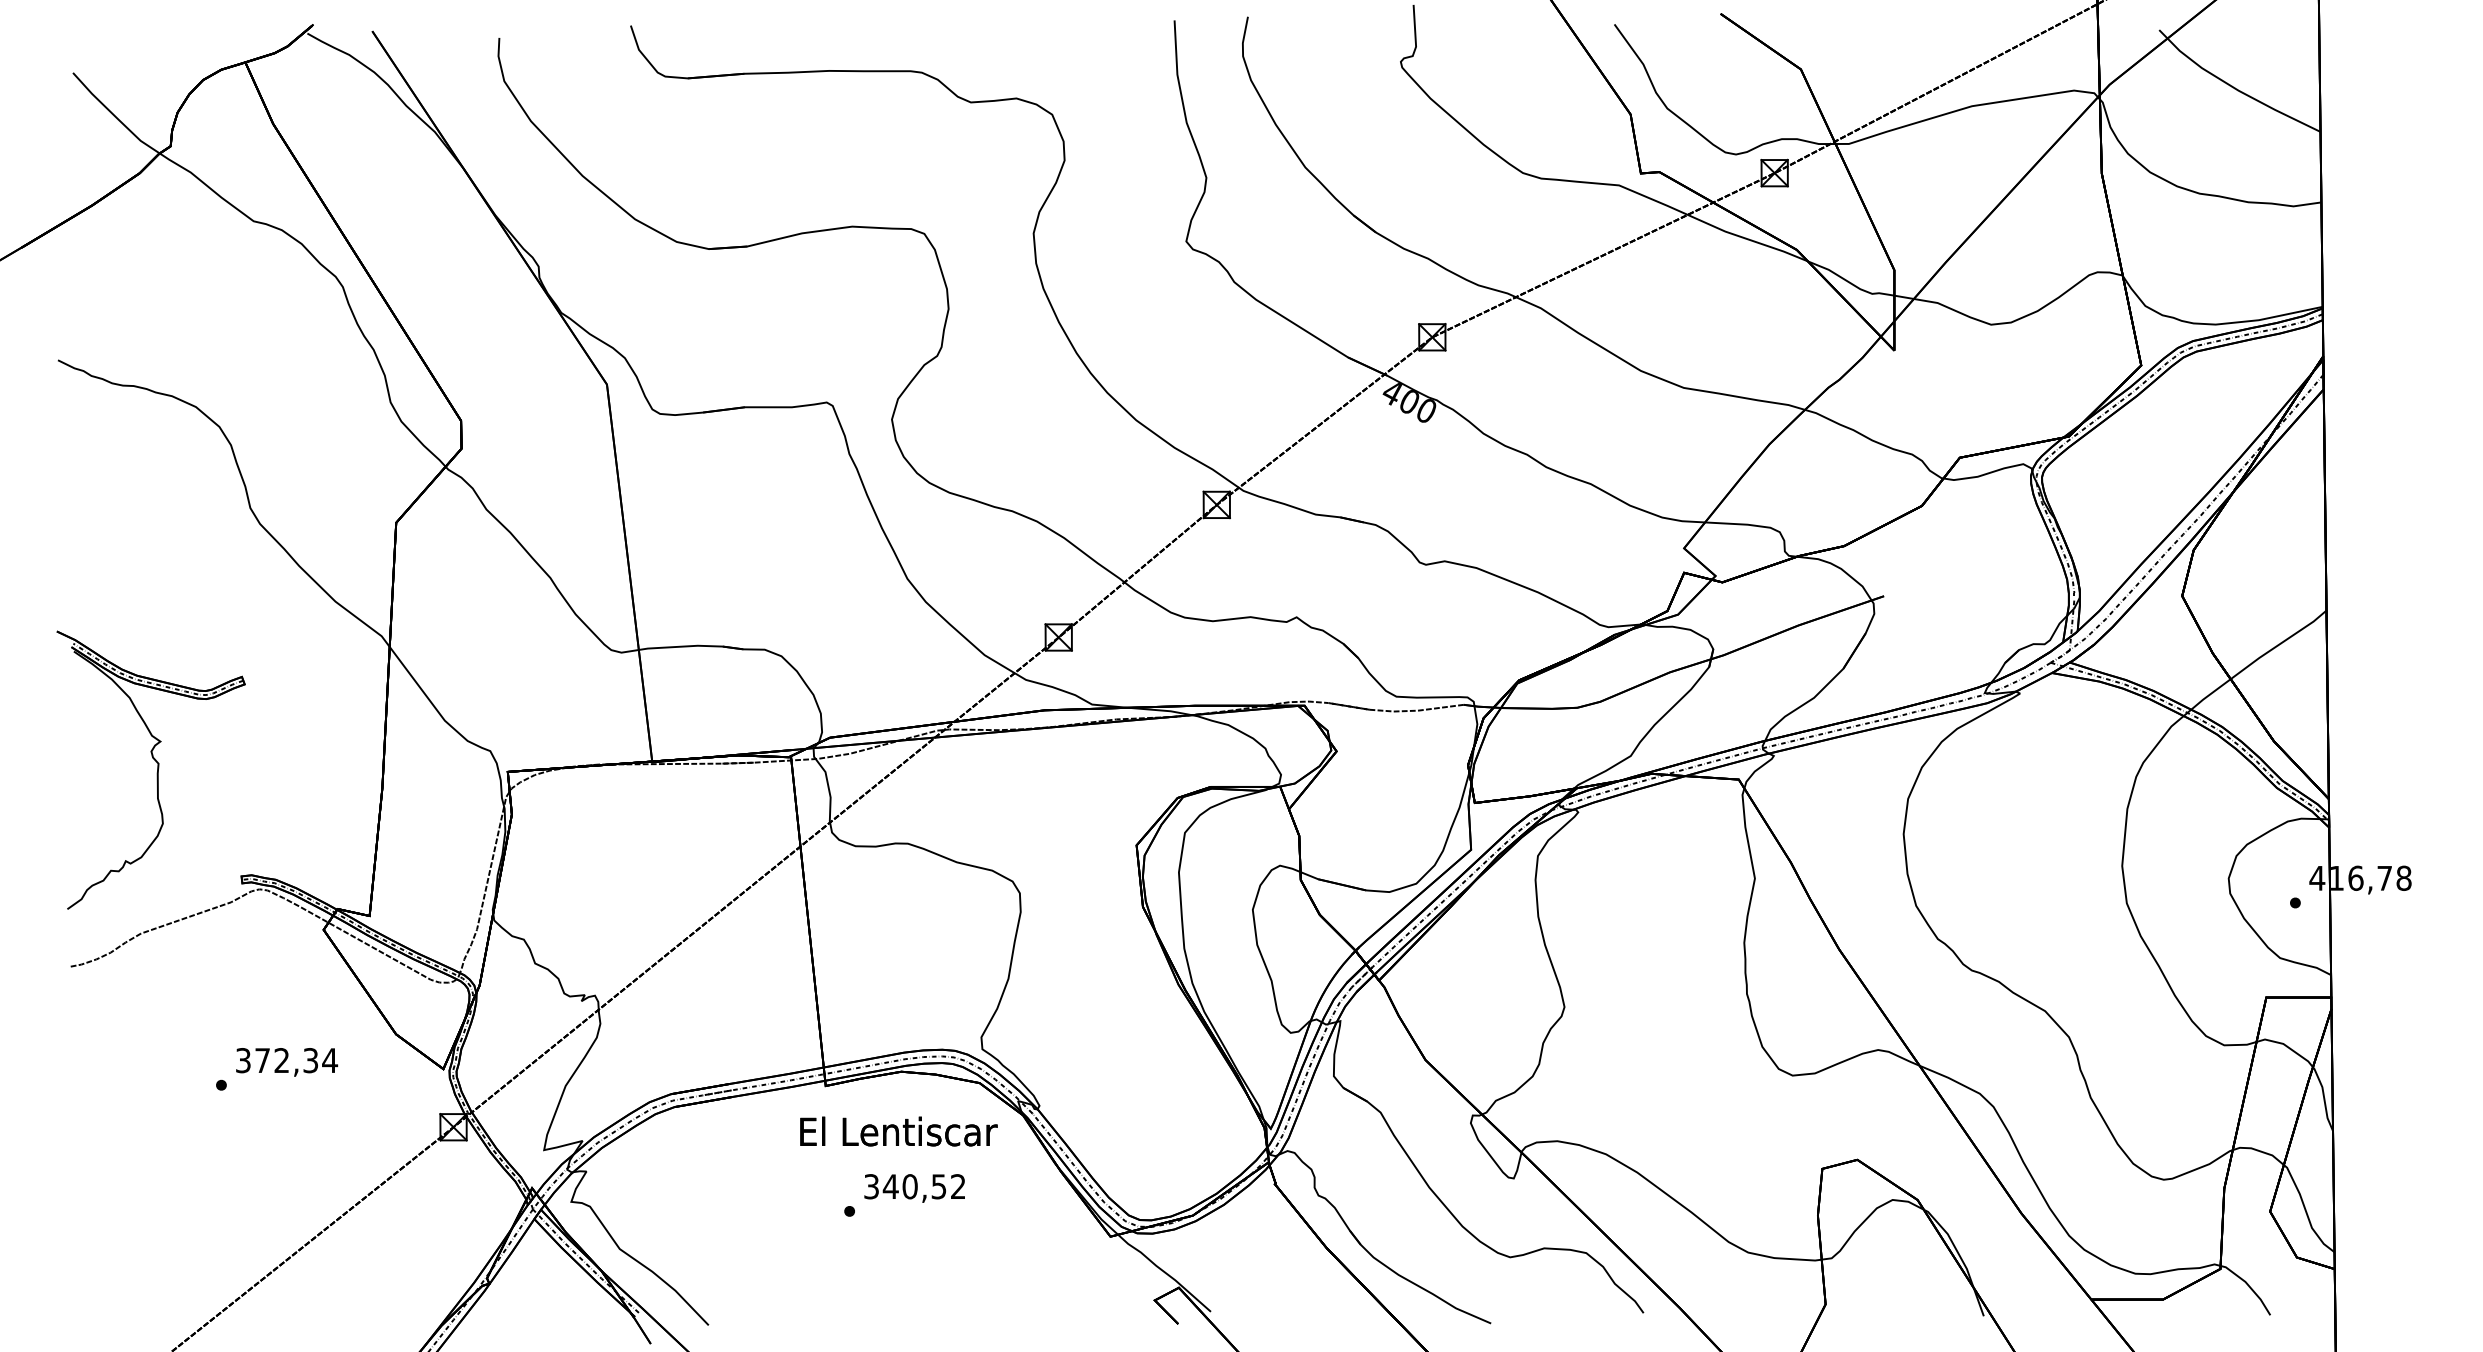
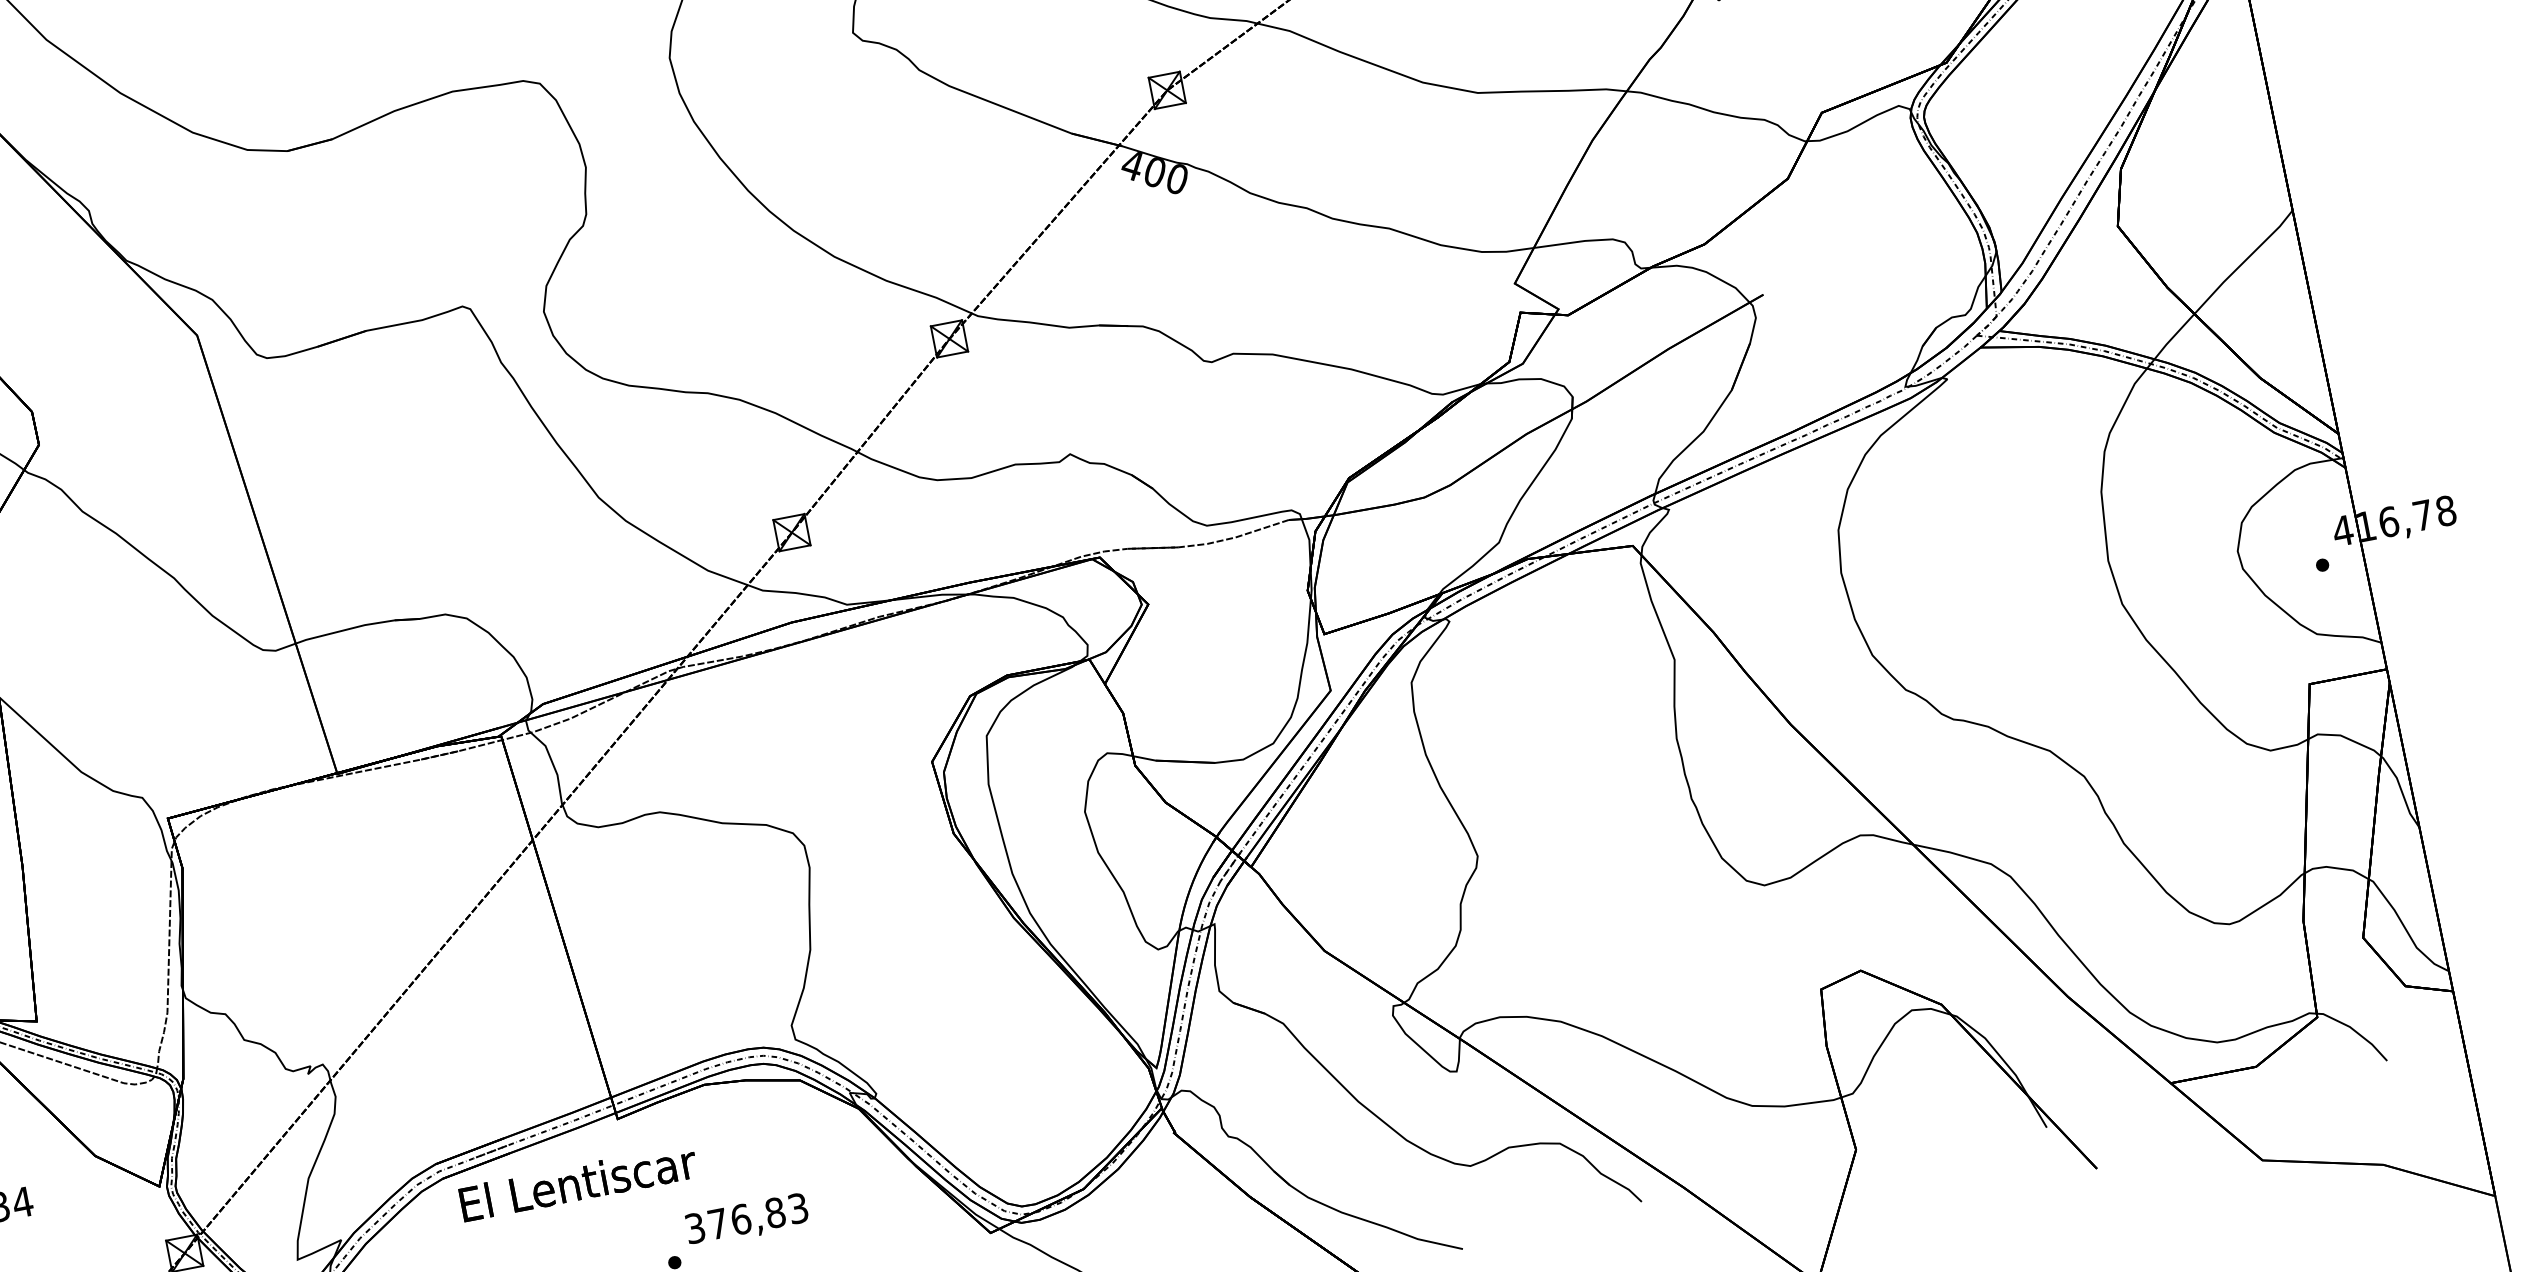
text: (898, 1131) -> (577, 1182), moved
text: (923, 1186) -> (756, 1216), 340,52 -> 376,83

